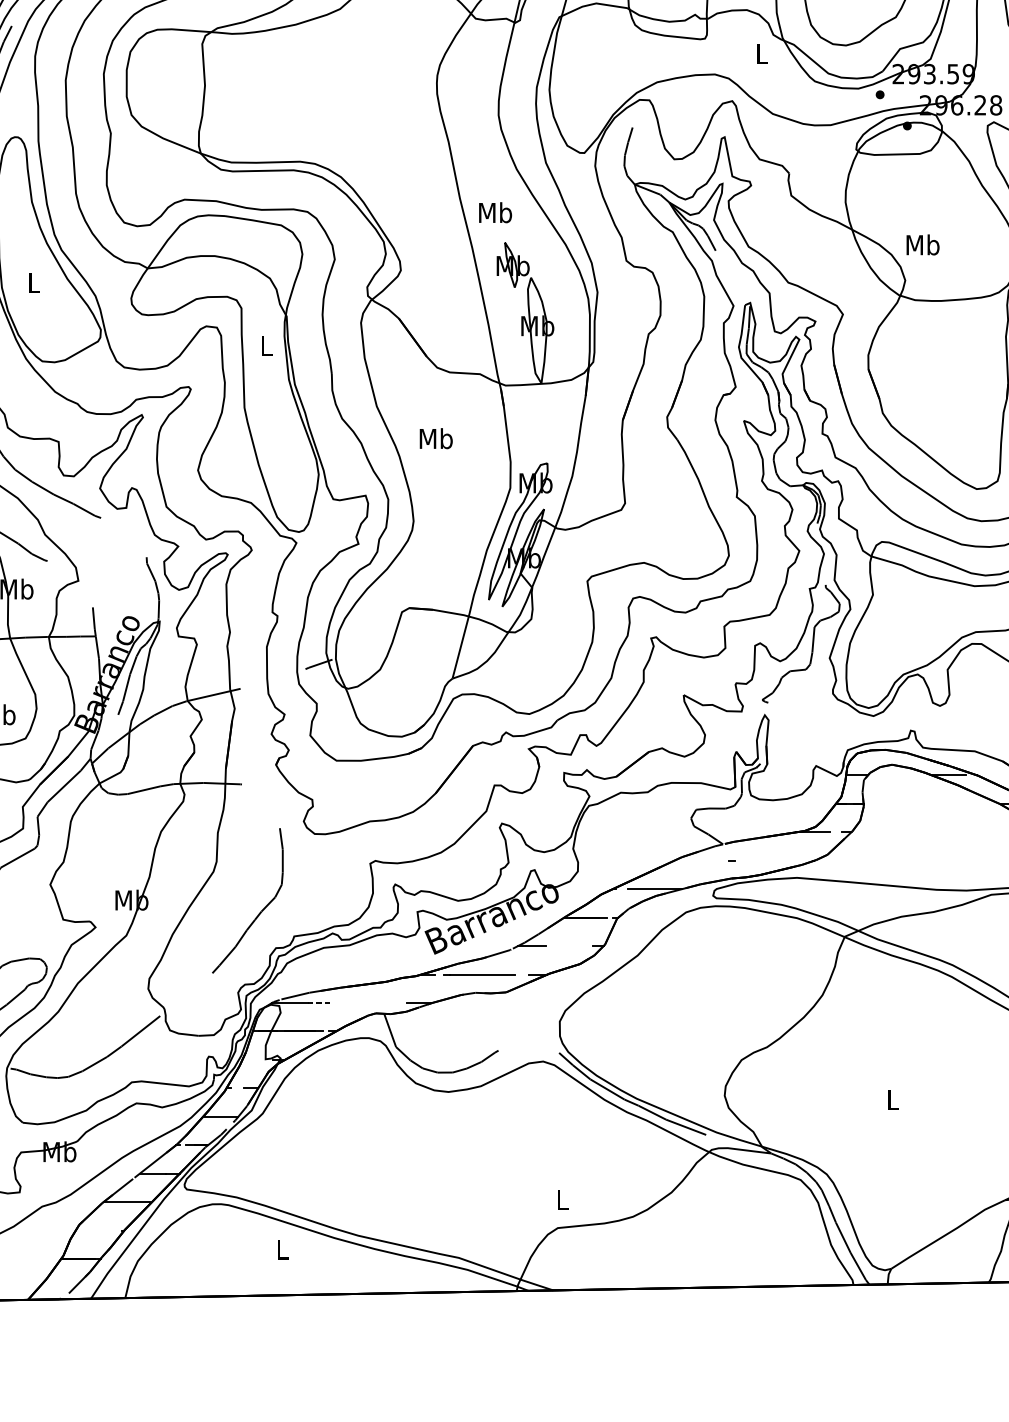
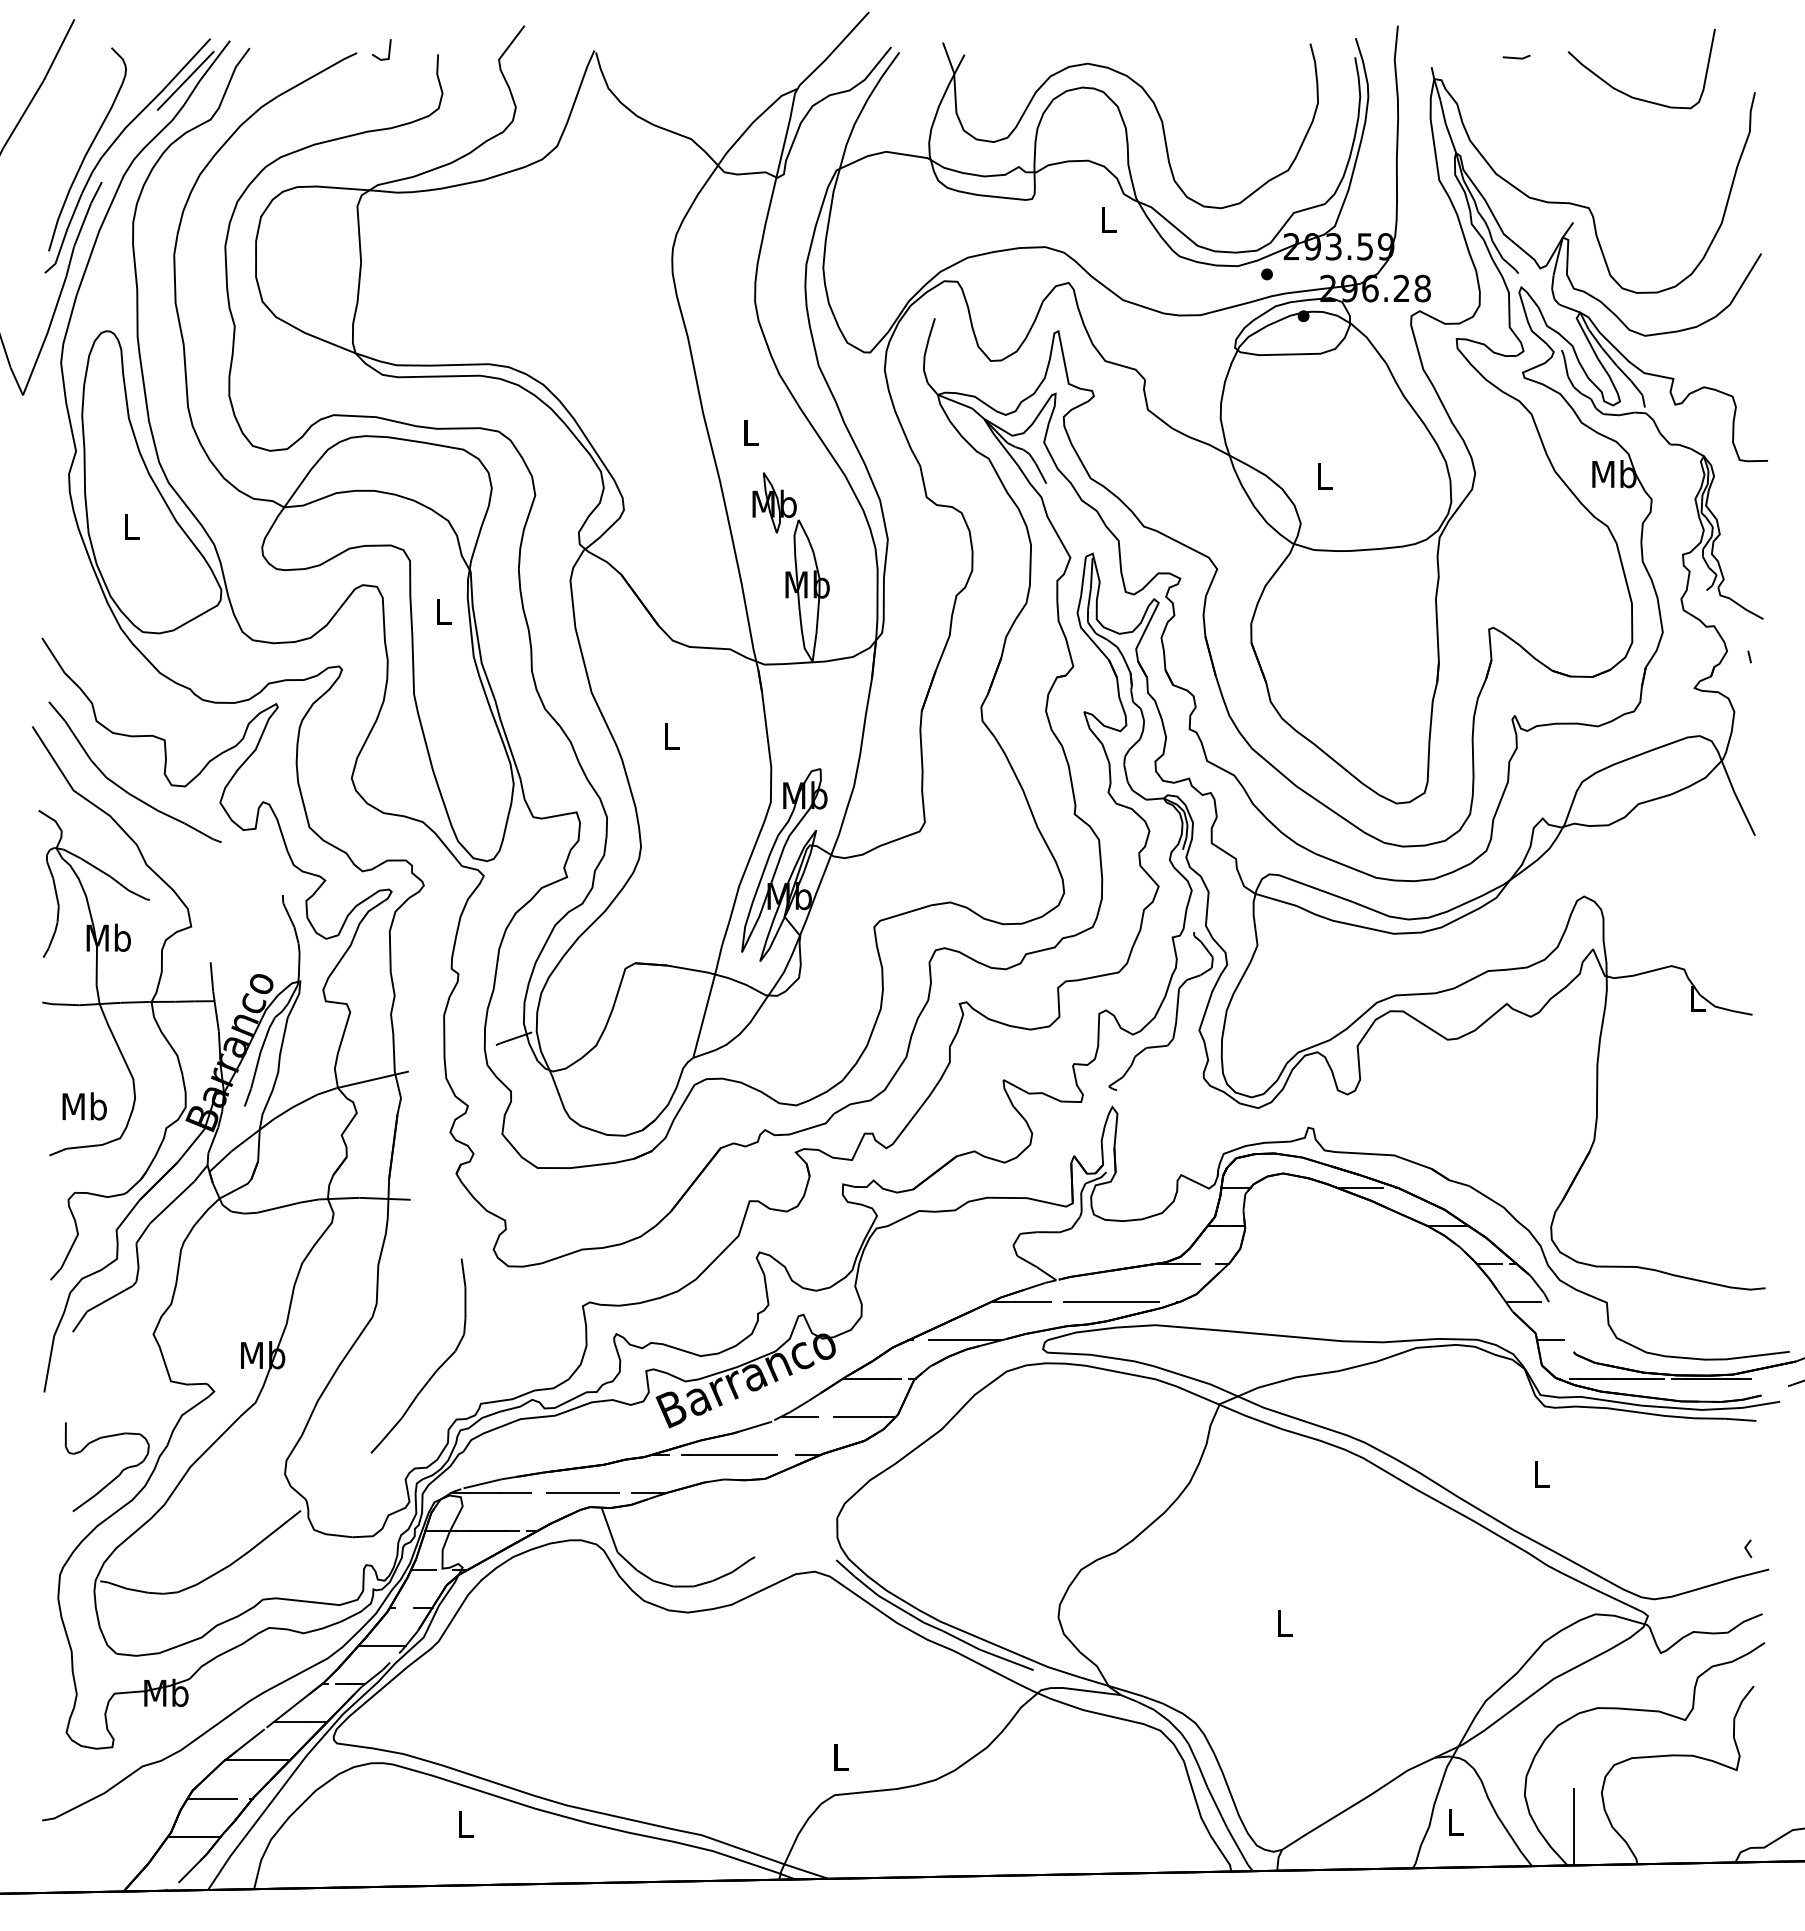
text: (495, 212) -> (750, 432), Mb -> L
text: (922, 244) -> (1324, 475), Mb -> L
text: (436, 438) -> (671, 735), Mb -> L
line: (696, 860) -> (1020, 1302), added
line: (767, 860) -> (1115, 1302), added
line: (574, 945) -> (857, 1416), added
line: (320, 1003) -> (515, 1493), dashed -> solid
line: (369, 1003) -> (582, 1493), added
line: (251, 1059) -> (423, 1569), added
line: (94, 1230) -> (212, 1798), added

